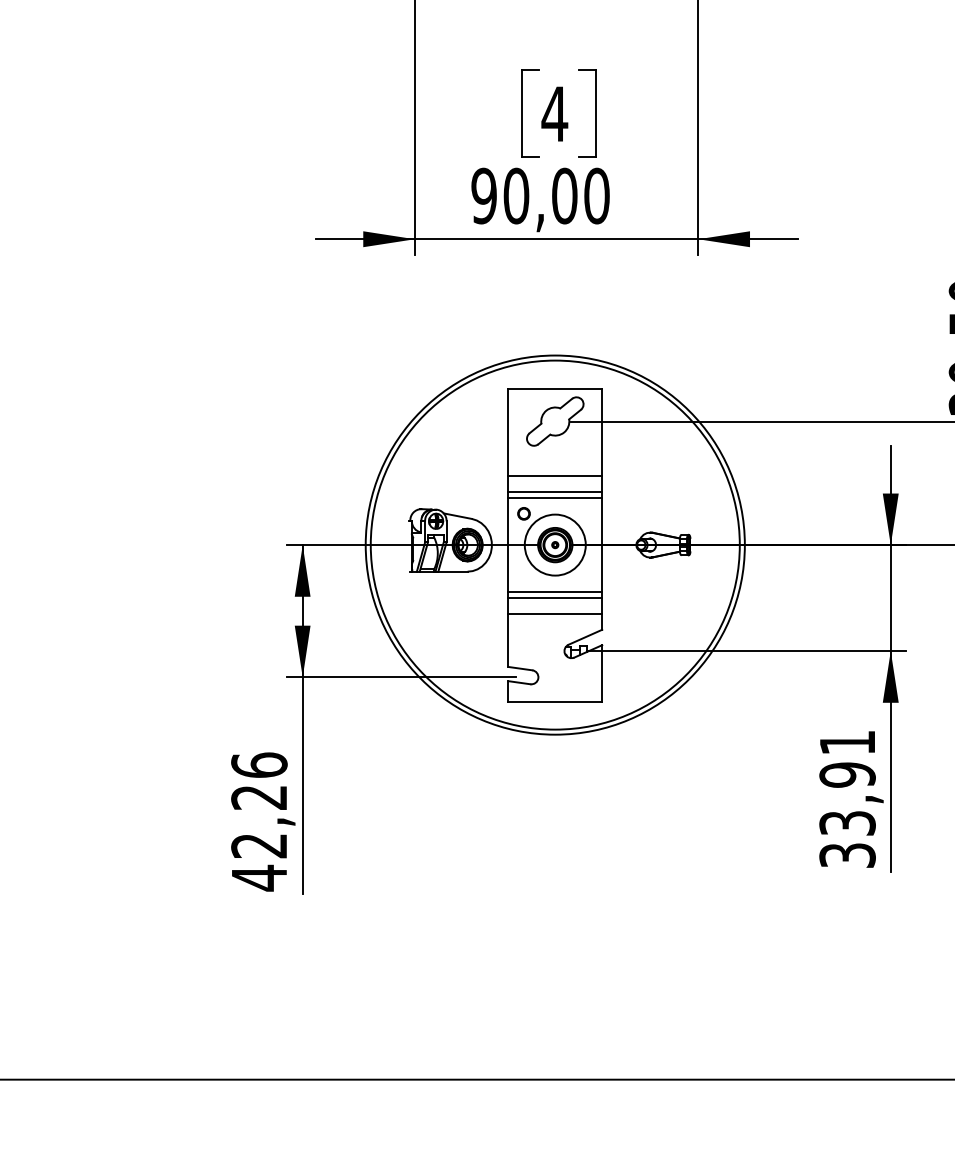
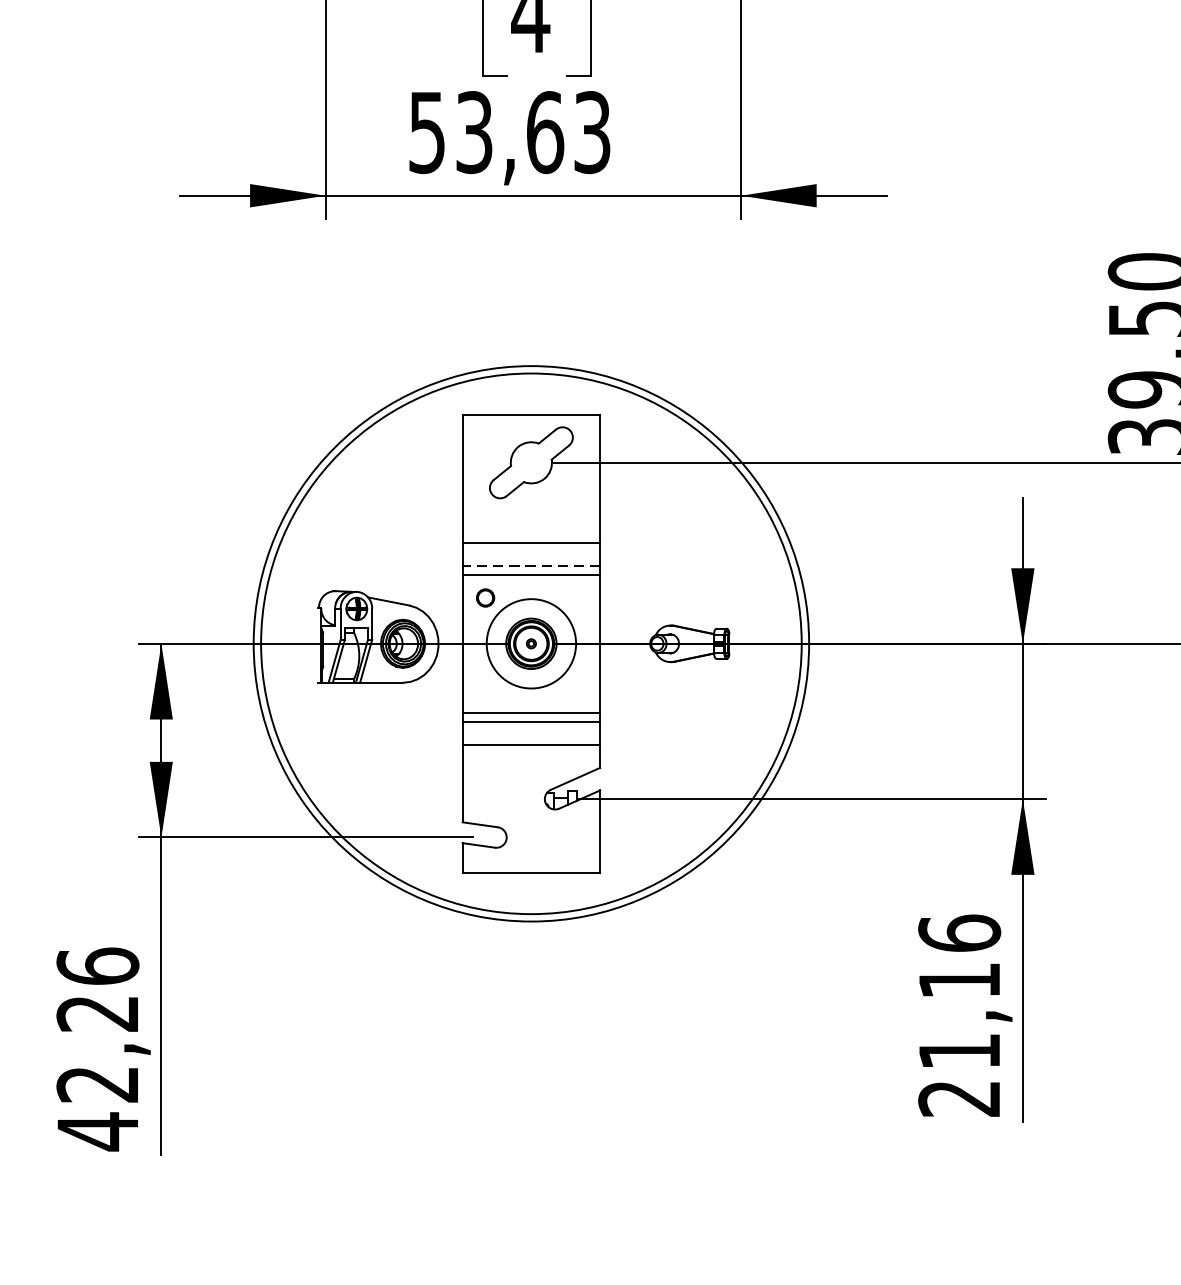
text: (540, 195) -> (509, 131), 90,00 -> 53,63
line: (555, 491) -> (531, 565), solid -> dashed
text: (847, 798) -> (959, 1015), 33,91 -> 21,16

